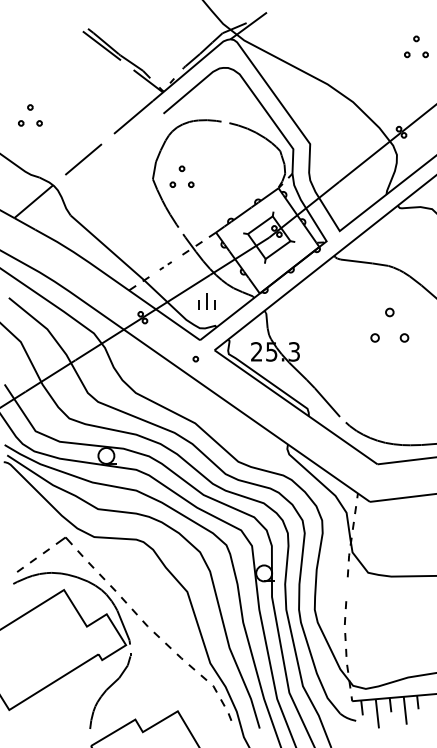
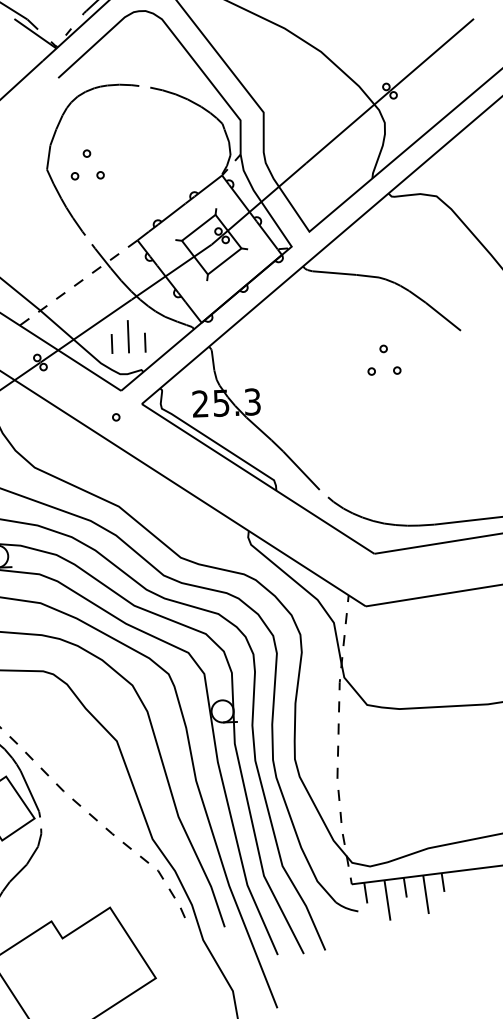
part: (165, 265) -> (69, 288), size x1.67
part: (206, 301) -> (128, 336), size x1.43
part: (389, 325) -> (383, 360), size x0.62
line: (347, 589) -> (339, 729), added

